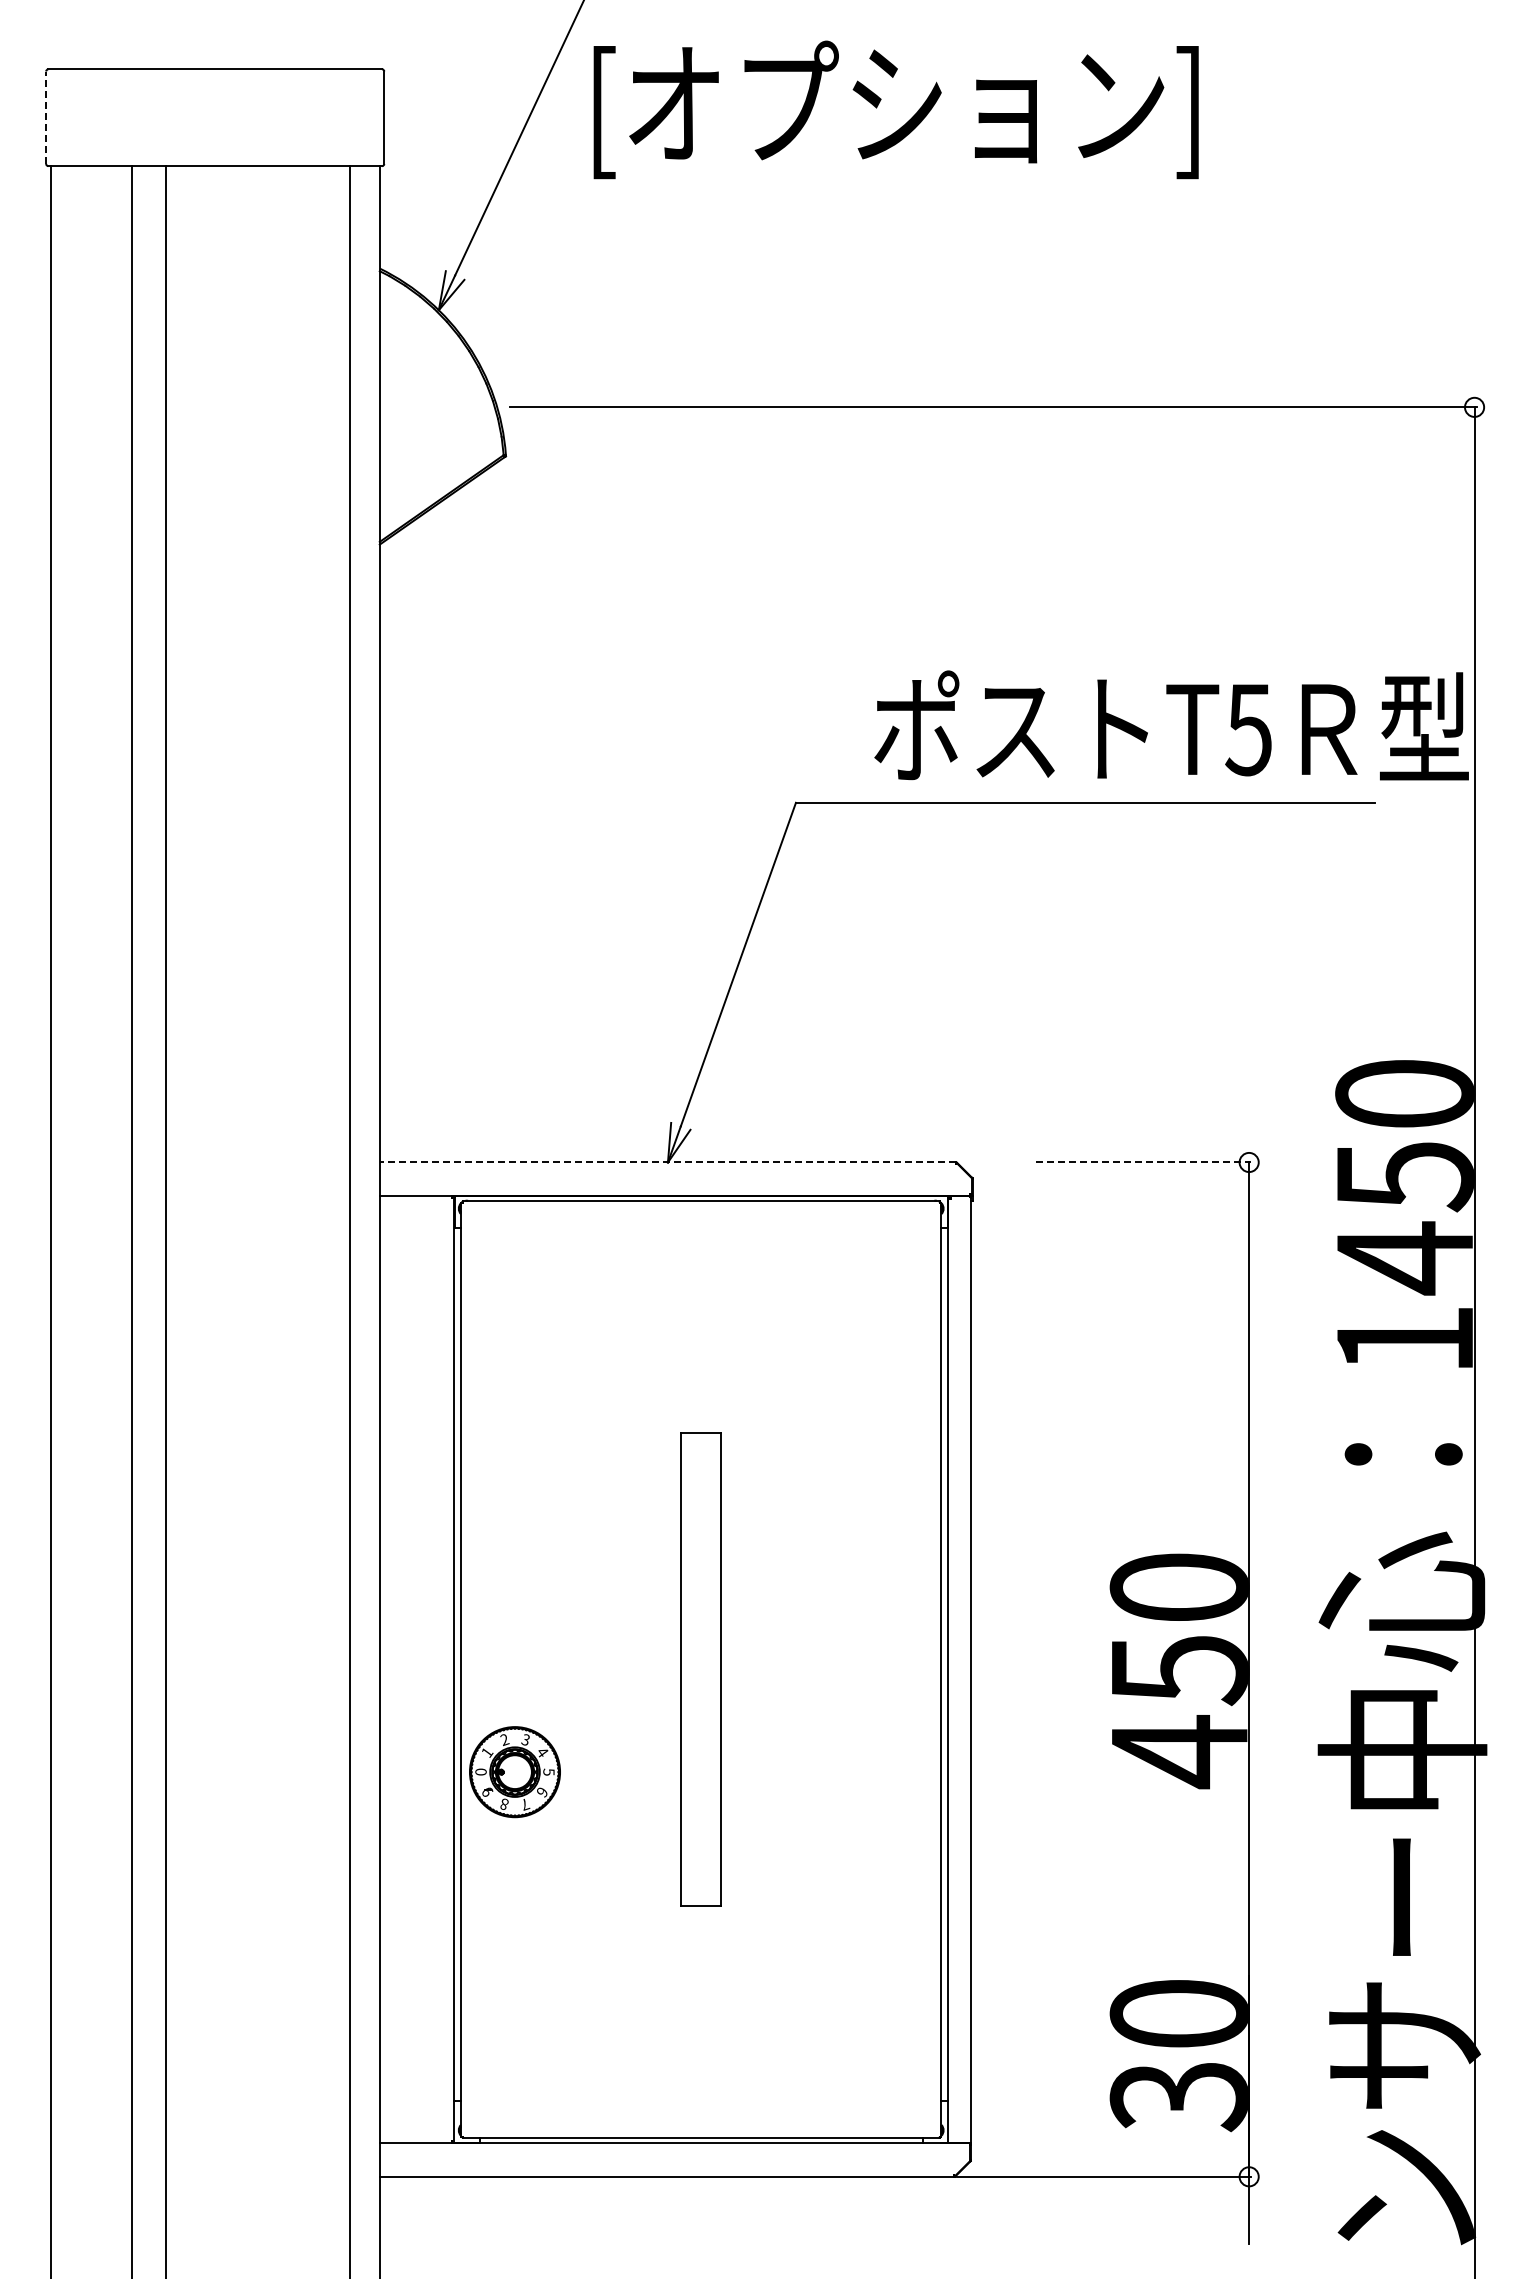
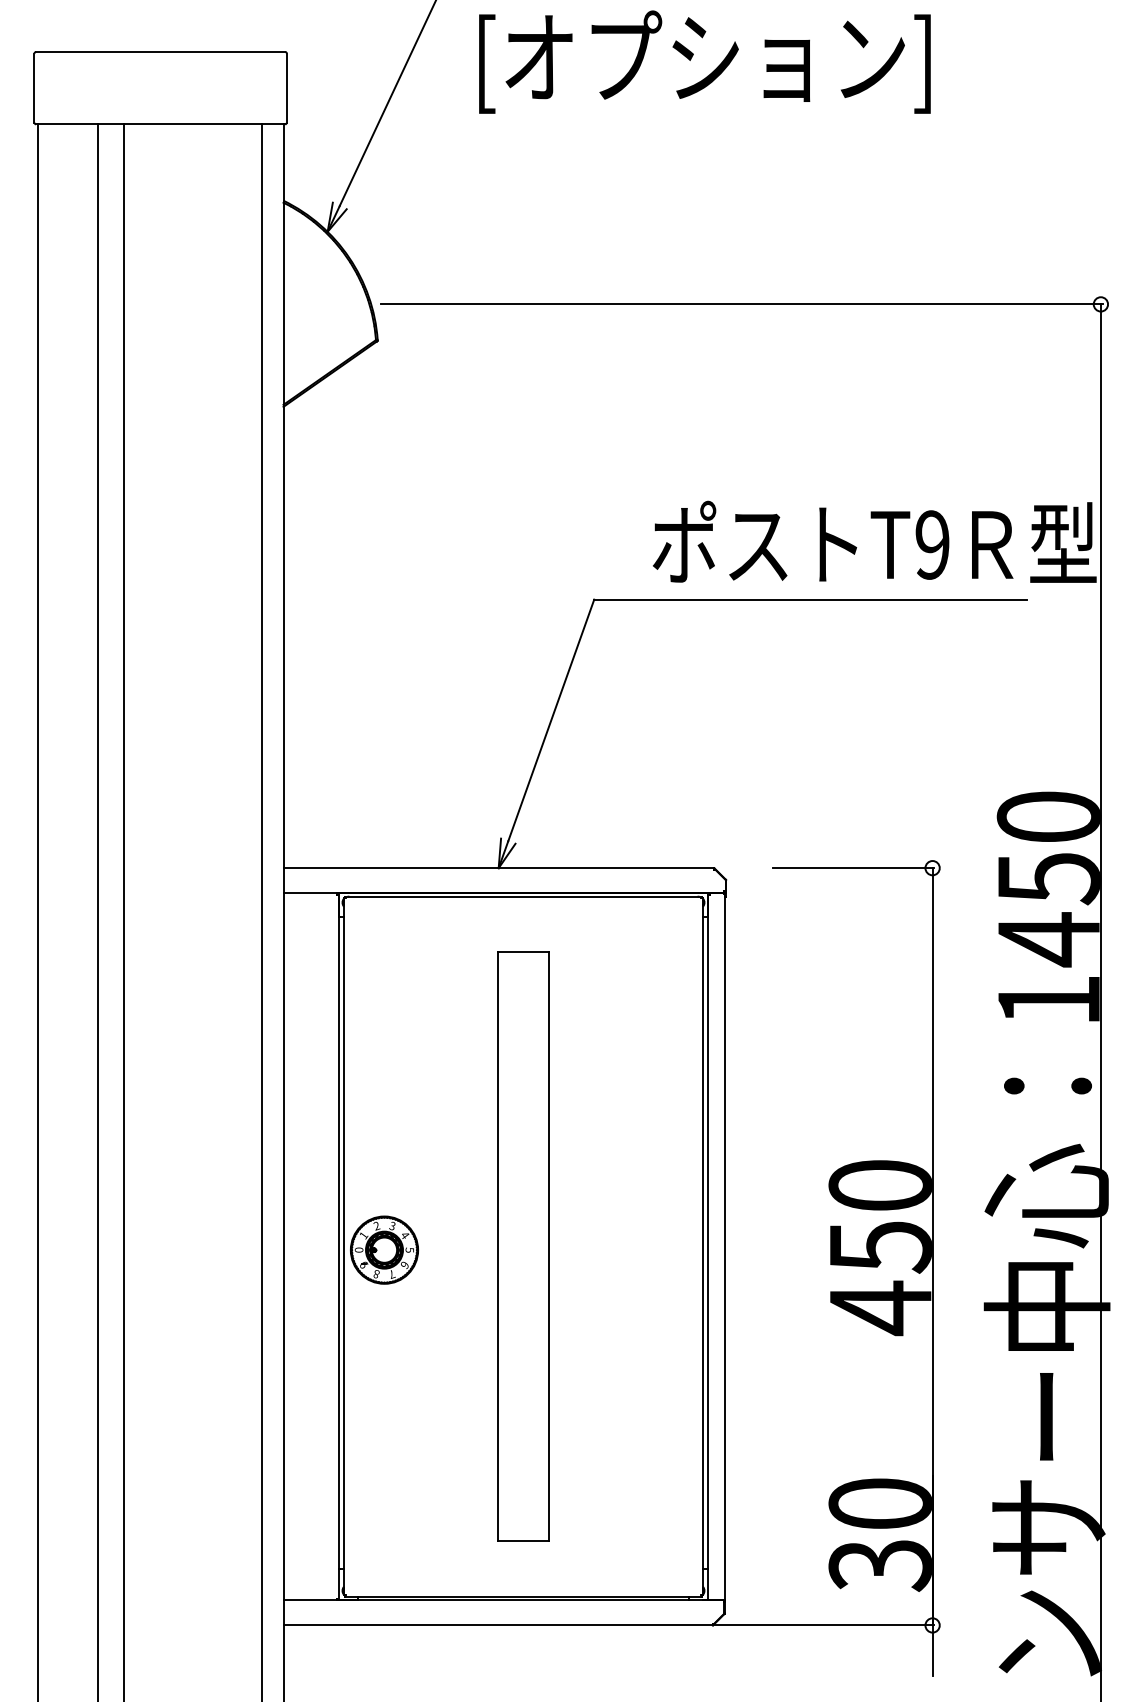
text: (895, 109) -> (704, 61), moved
line: (46, 117) -> (34, 87), dashed -> solid
text: (1248, 729) -> (932, 544), T5 -> T9
line: (667, 1162) -> (498, 868), dashed -> solid
line: (1143, 1162) -> (853, 868), dashed -> solid
part: (700, 1669) -> (522, 1246), size x1.67
part: (514, 1772) -> (384, 1250), moved

